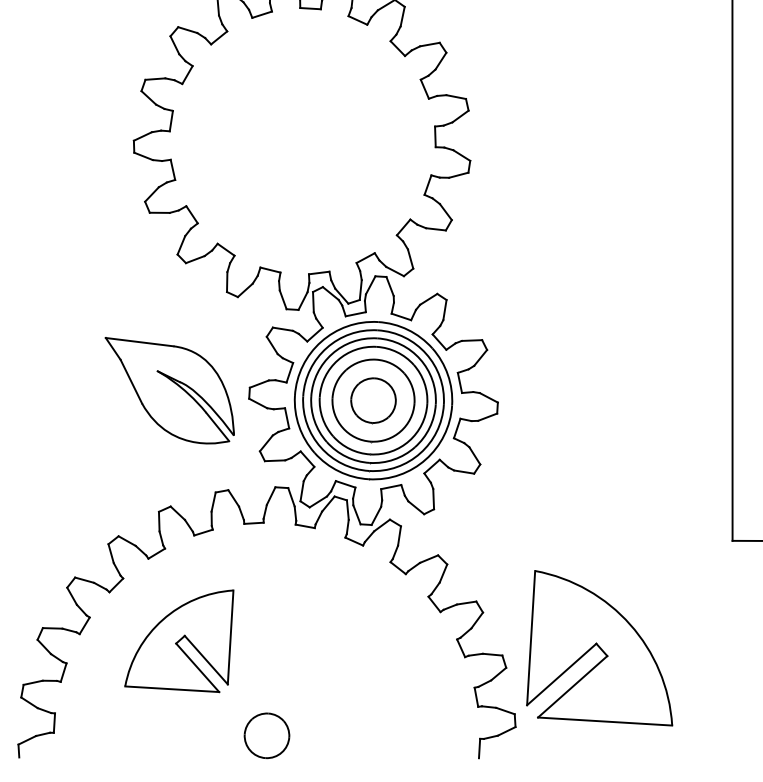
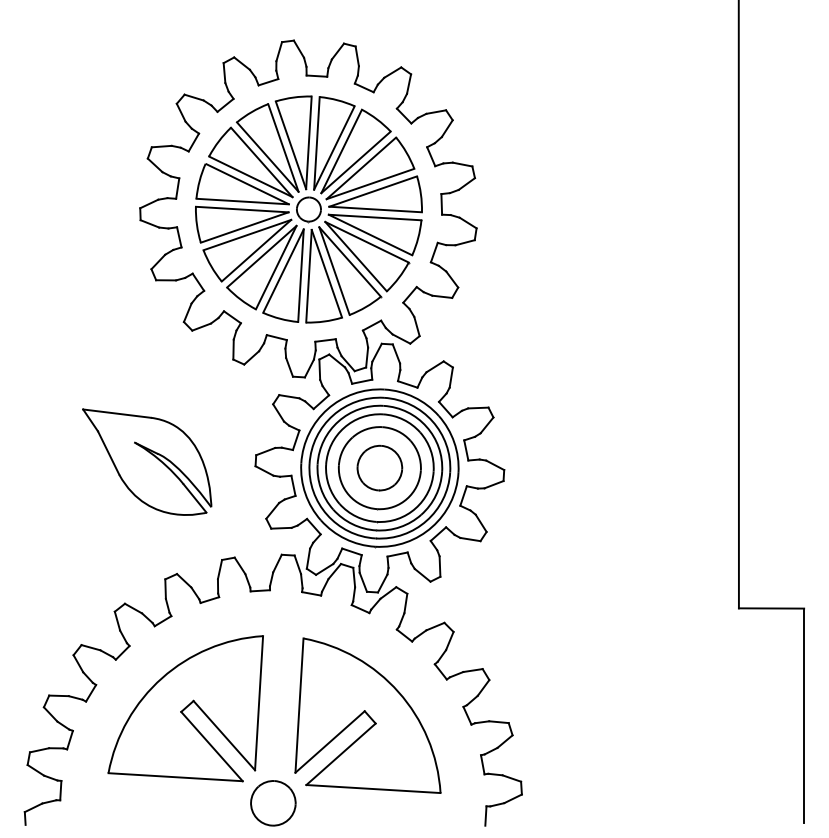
part: (302, 142) -> (308, 209), added
part: (170, 390) -> (147, 461), moved
part: (179, 641) -> (185, 708), size x1.43
part: (599, 648) -> (367, 715), moved

